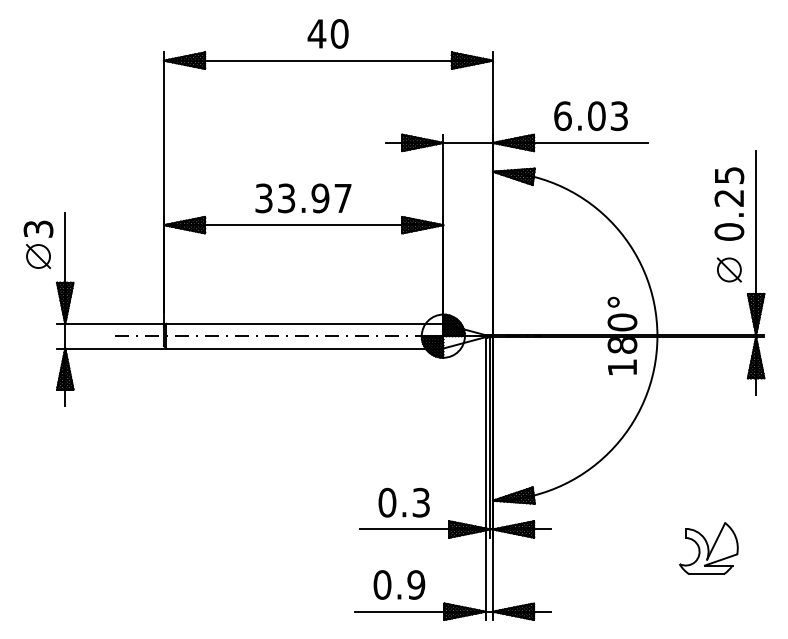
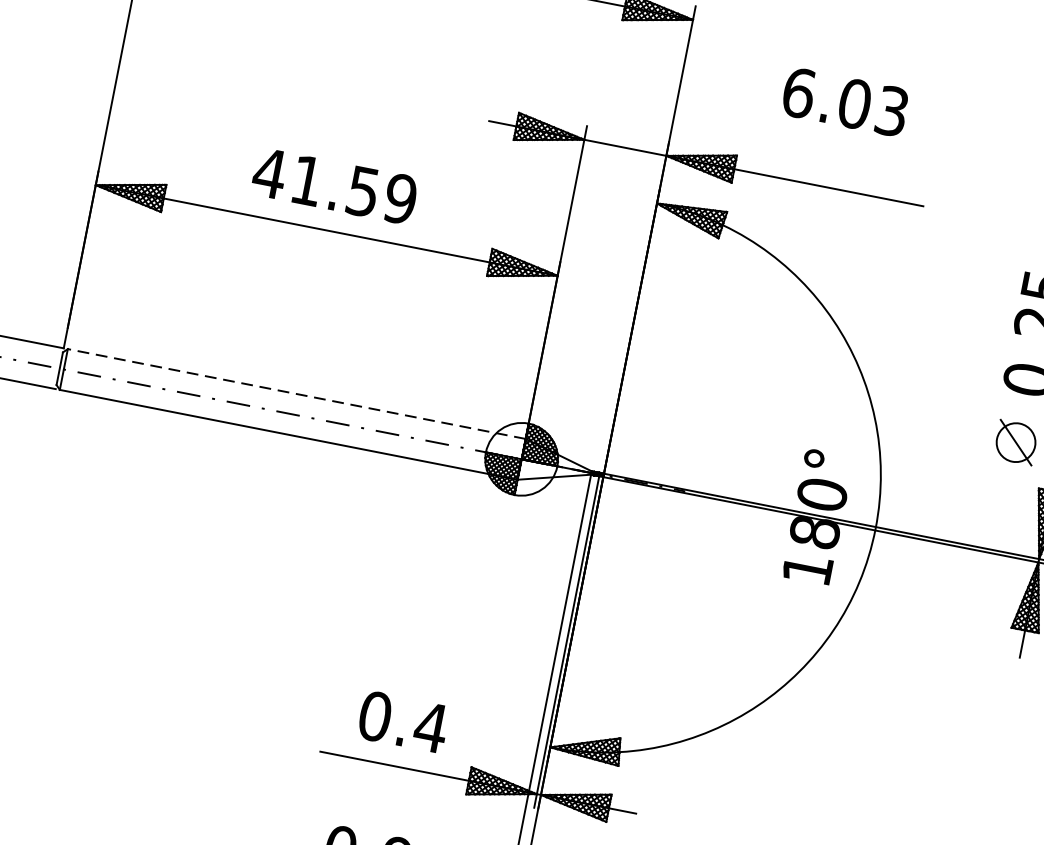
text: (590, 115) -> (844, 100), moved
text: (302, 198) -> (333, 185), 33.97 -> 41.59
line: (304, 323) -> (296, 393), solid -> dashed
text: (420, 502) -> (429, 726), 0.3 -> 0.4

